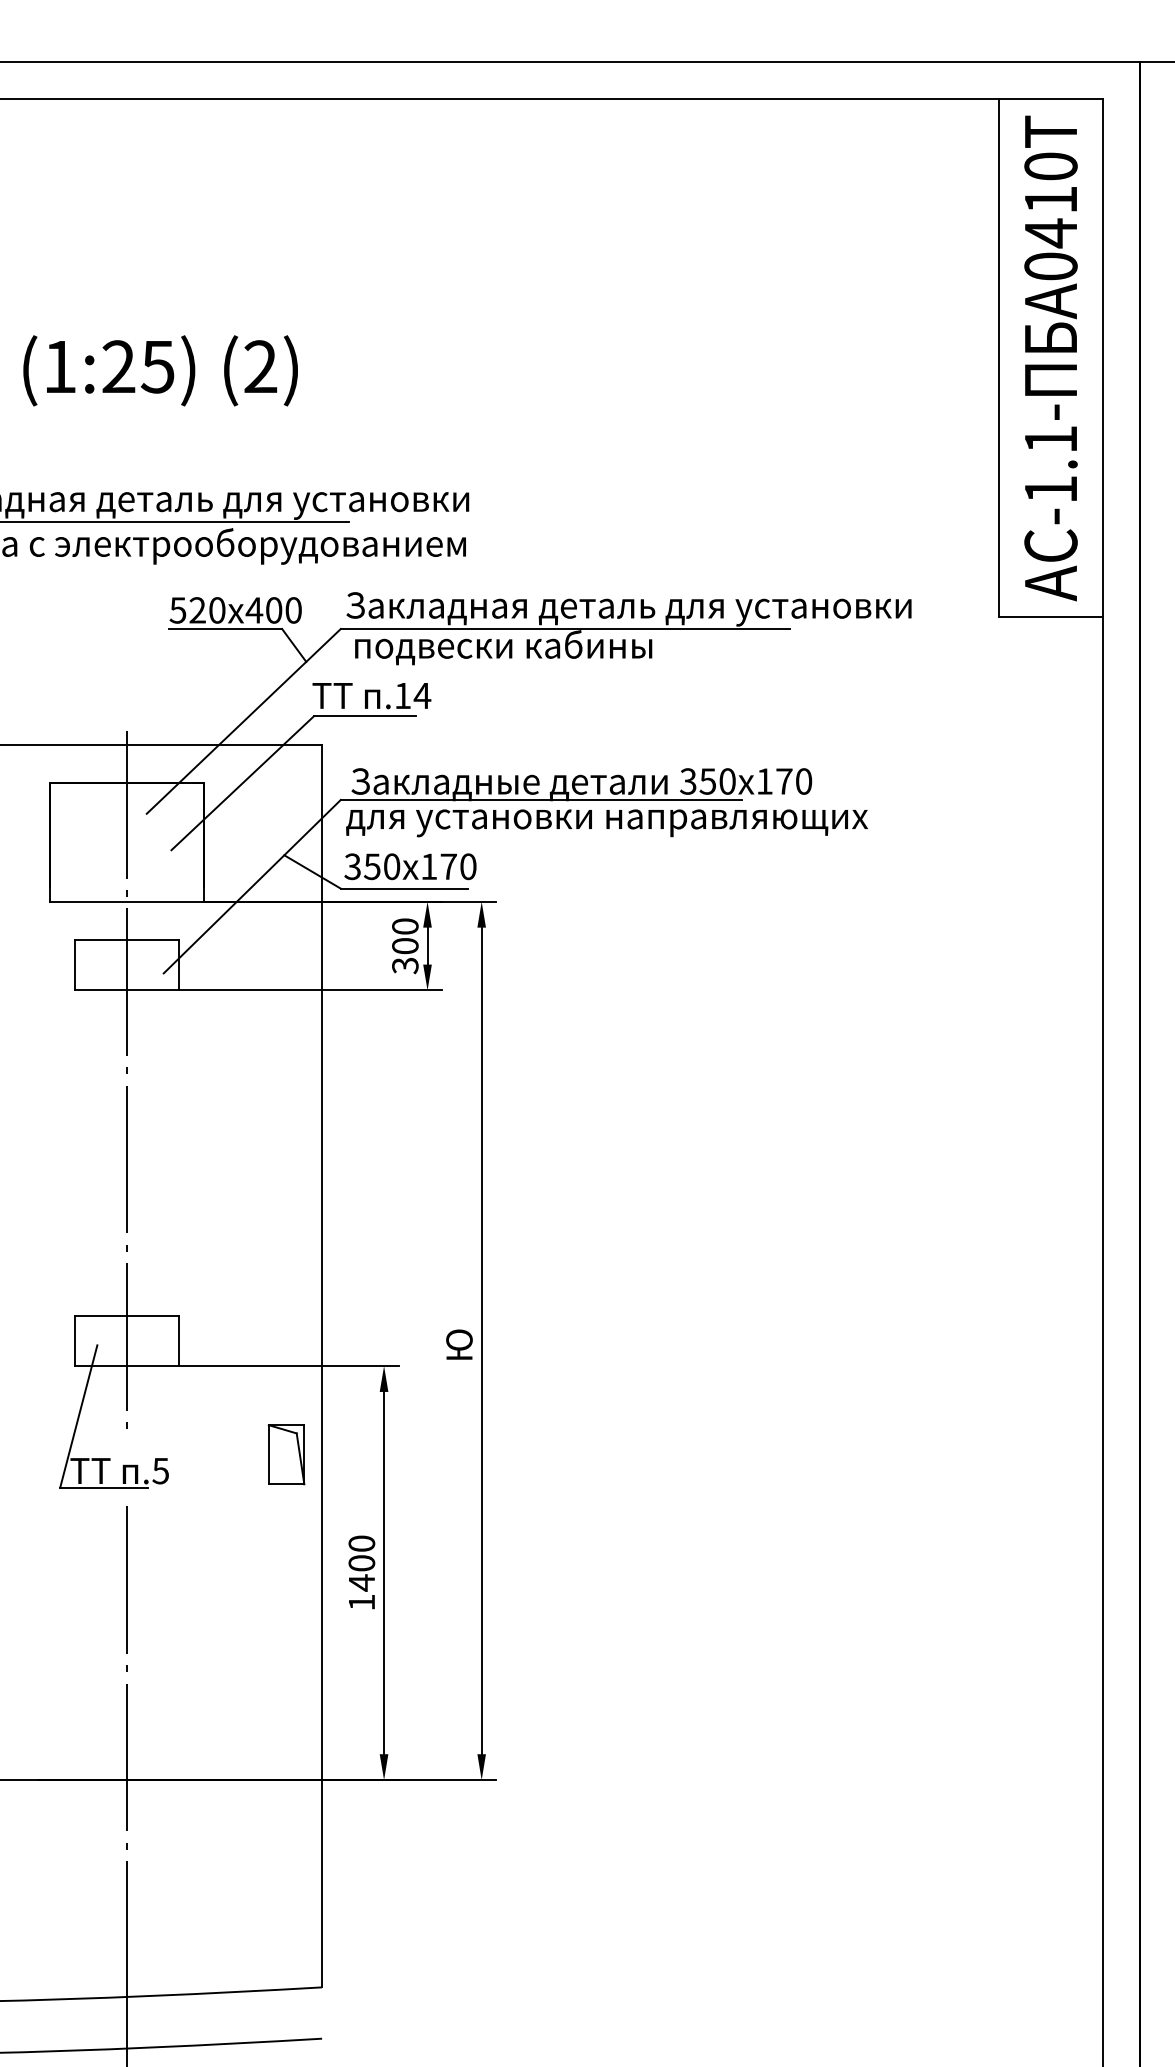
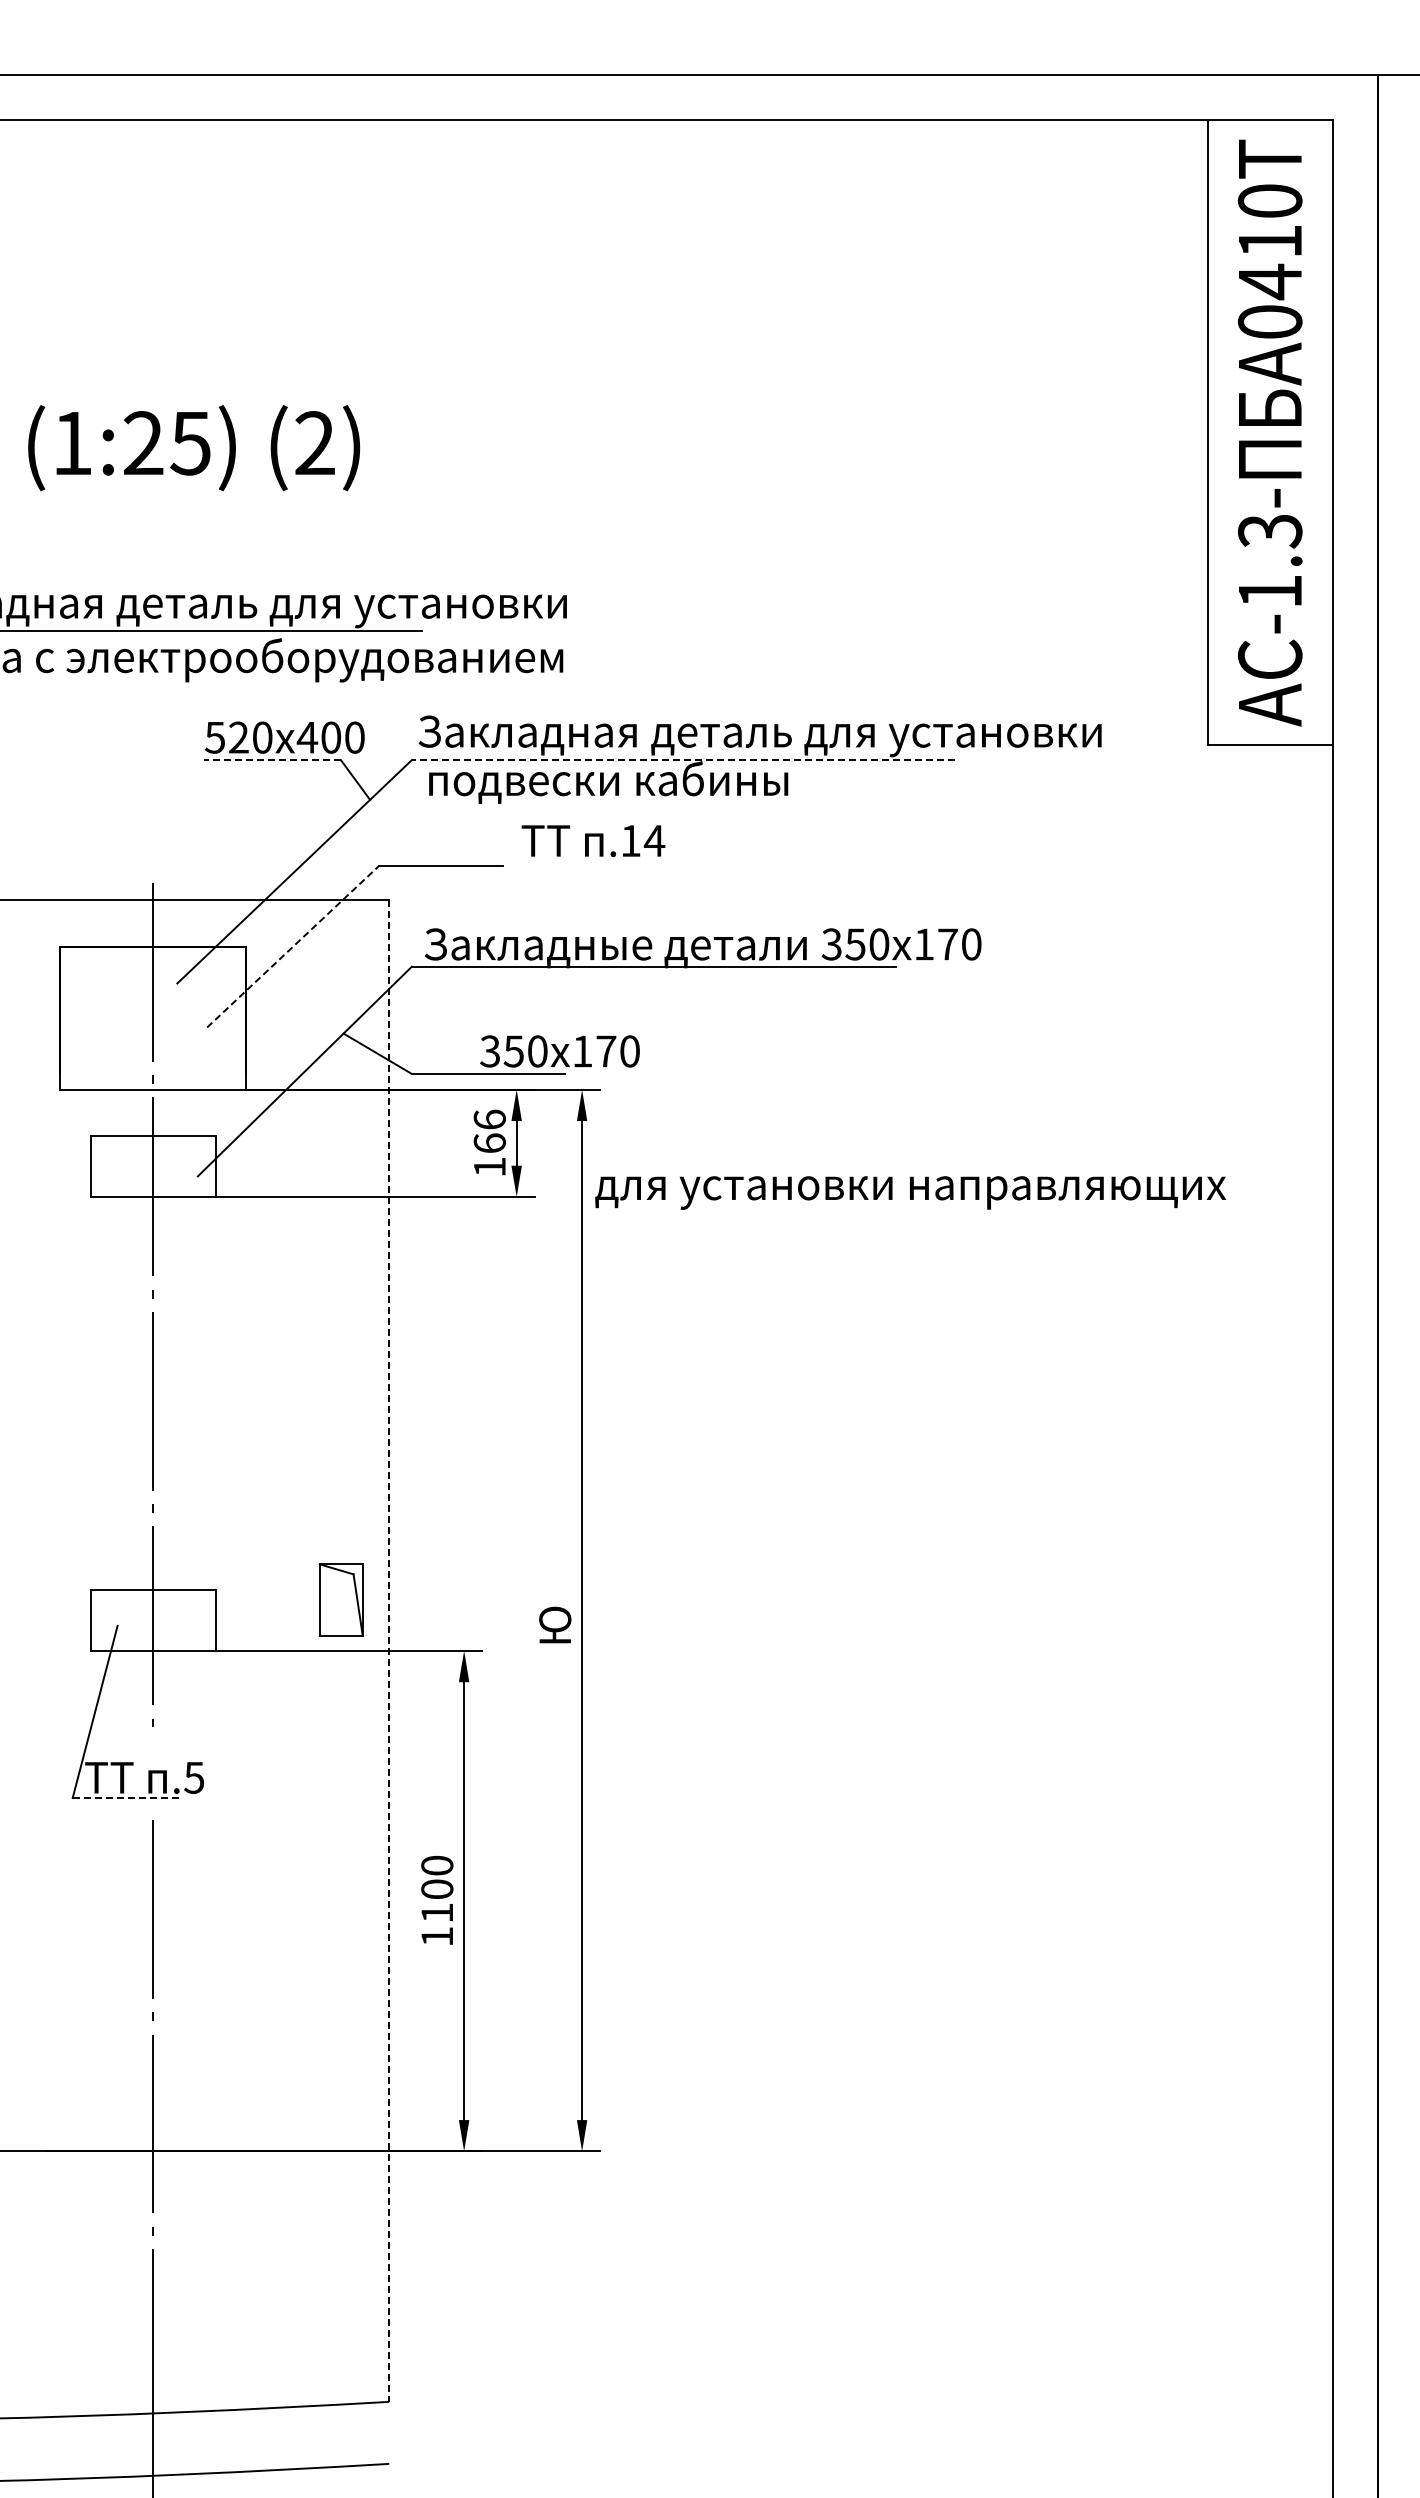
text: (1050, 439) -> (1269, 531), -1.1- -> -1.3-
line: (225, 629) -> (272, 760), solid -> dashed
line: (565, 629) -> (683, 760), solid -> dashed
text: (371, 696) -> (593, 841), moved
line: (242, 783) -> (293, 946), solid -> dashed
text: (606, 822) -> (910, 1192), moved
text: (410, 866) -> (559, 1051), moved
text: (405, 946) -> (489, 1143), 300 -> 166
line: (322, 1366) -> (389, 1651), solid -> dashed
part: (285, 1454) -> (340, 1599), moved
line: (103, 1488) -> (125, 1798), solid -> dashed
text: (361, 1582) -> (436, 1912), 1400 -> 1100

